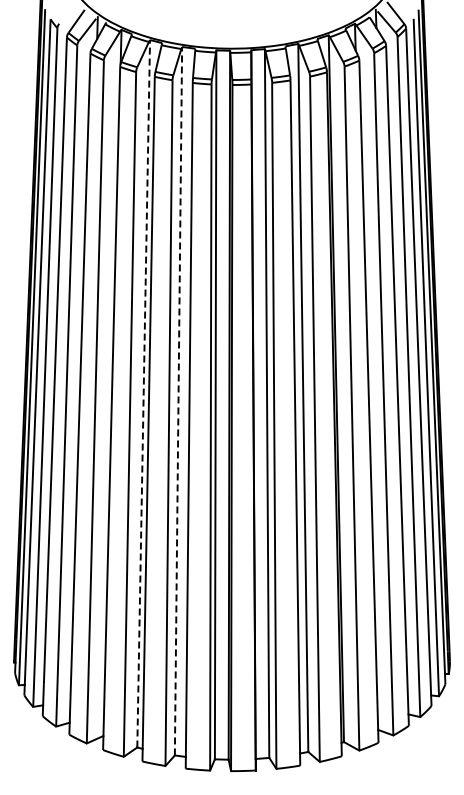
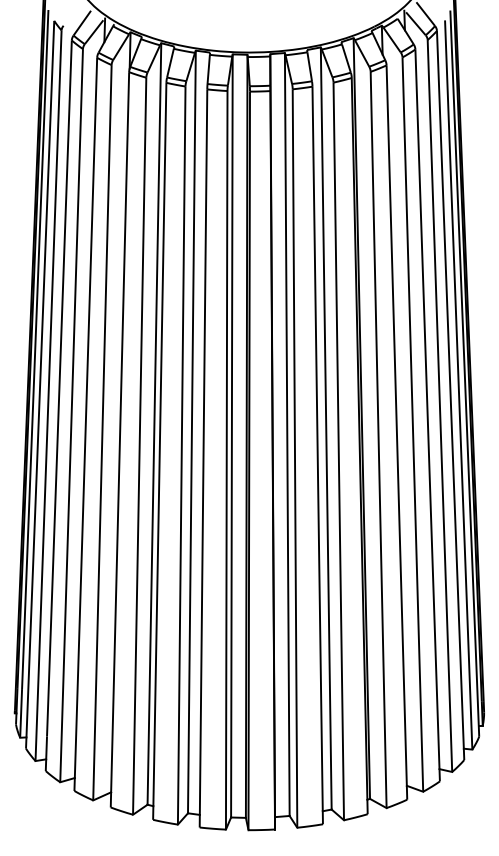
line: (143, 393) -> (154, 423), dashed -> solid
line: (178, 400) -> (191, 431), dashed -> solid

